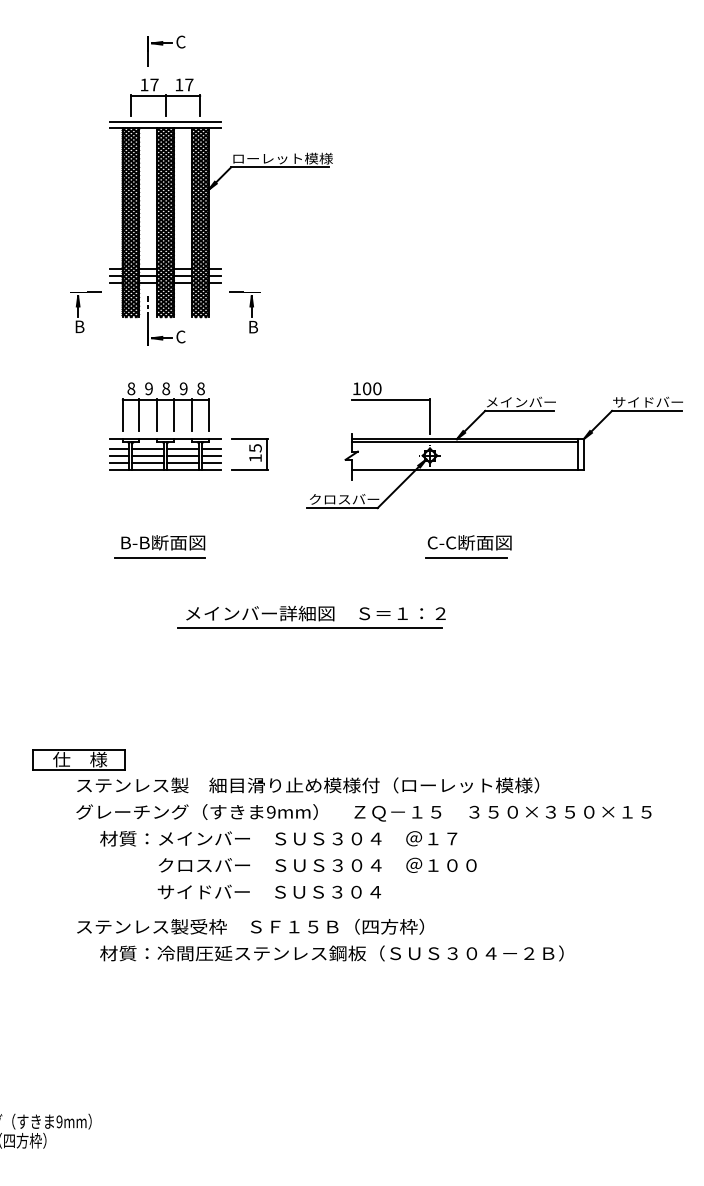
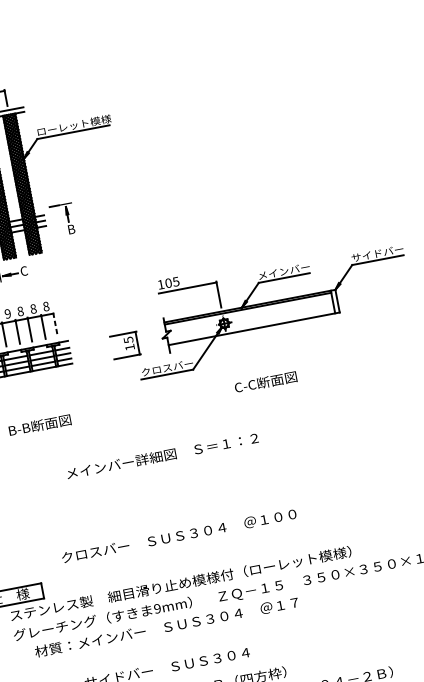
part: (251, 312) -> (68, 218), moved
text: (183, 388) -> (33, 308), 9 -> 8
text: (377, 388) -> (176, 281), 100 -> 105
line: (208, 415) -> (55, 325), solid -> dashed
part: (249, 454) -> (125, 345), moved
line: (159, 557) -> (39, 436), removed
line: (465, 557) -> (264, 393), removed
line: (309, 628) -> (159, 467), removed
text: (317, 864) -> (178, 535), moved

